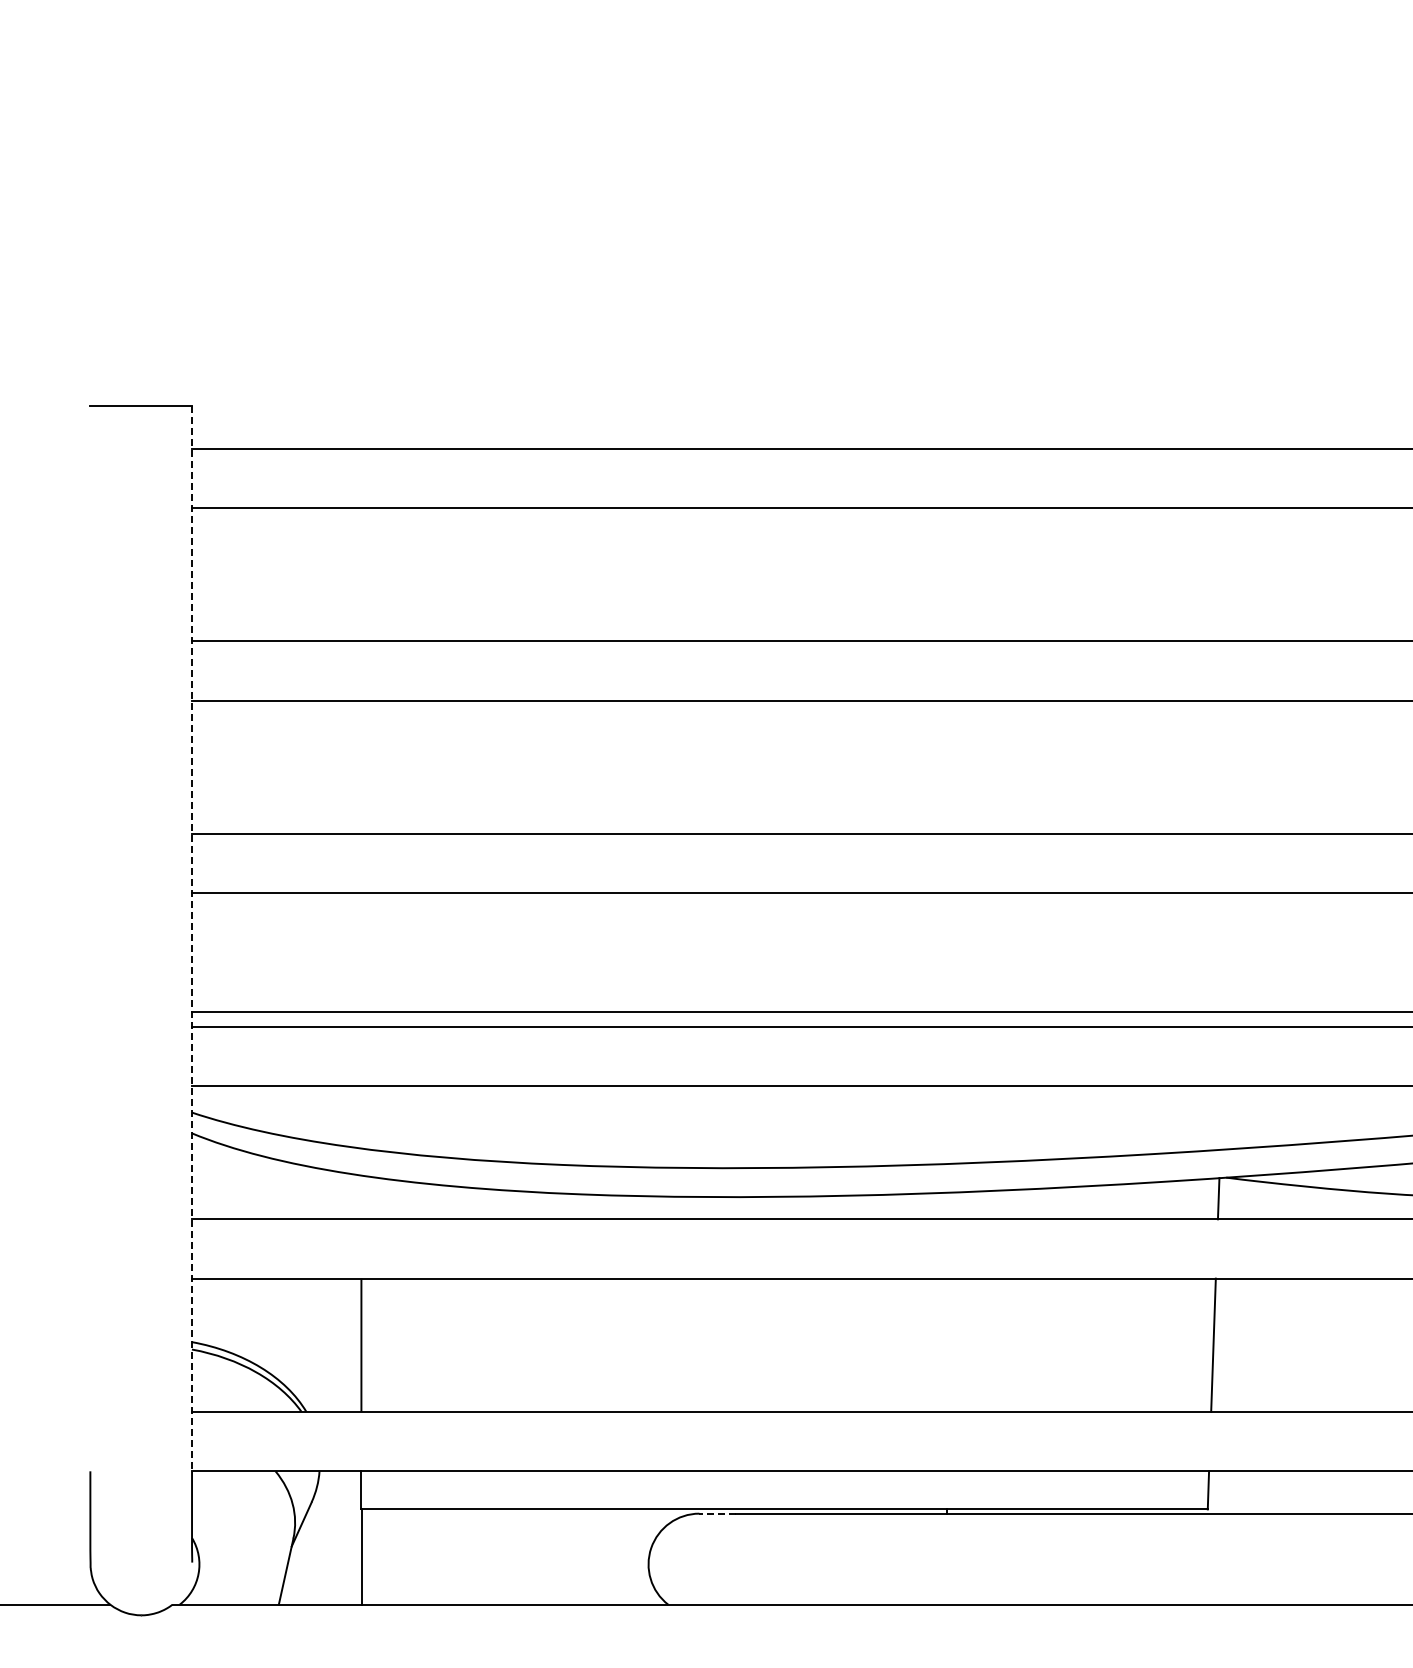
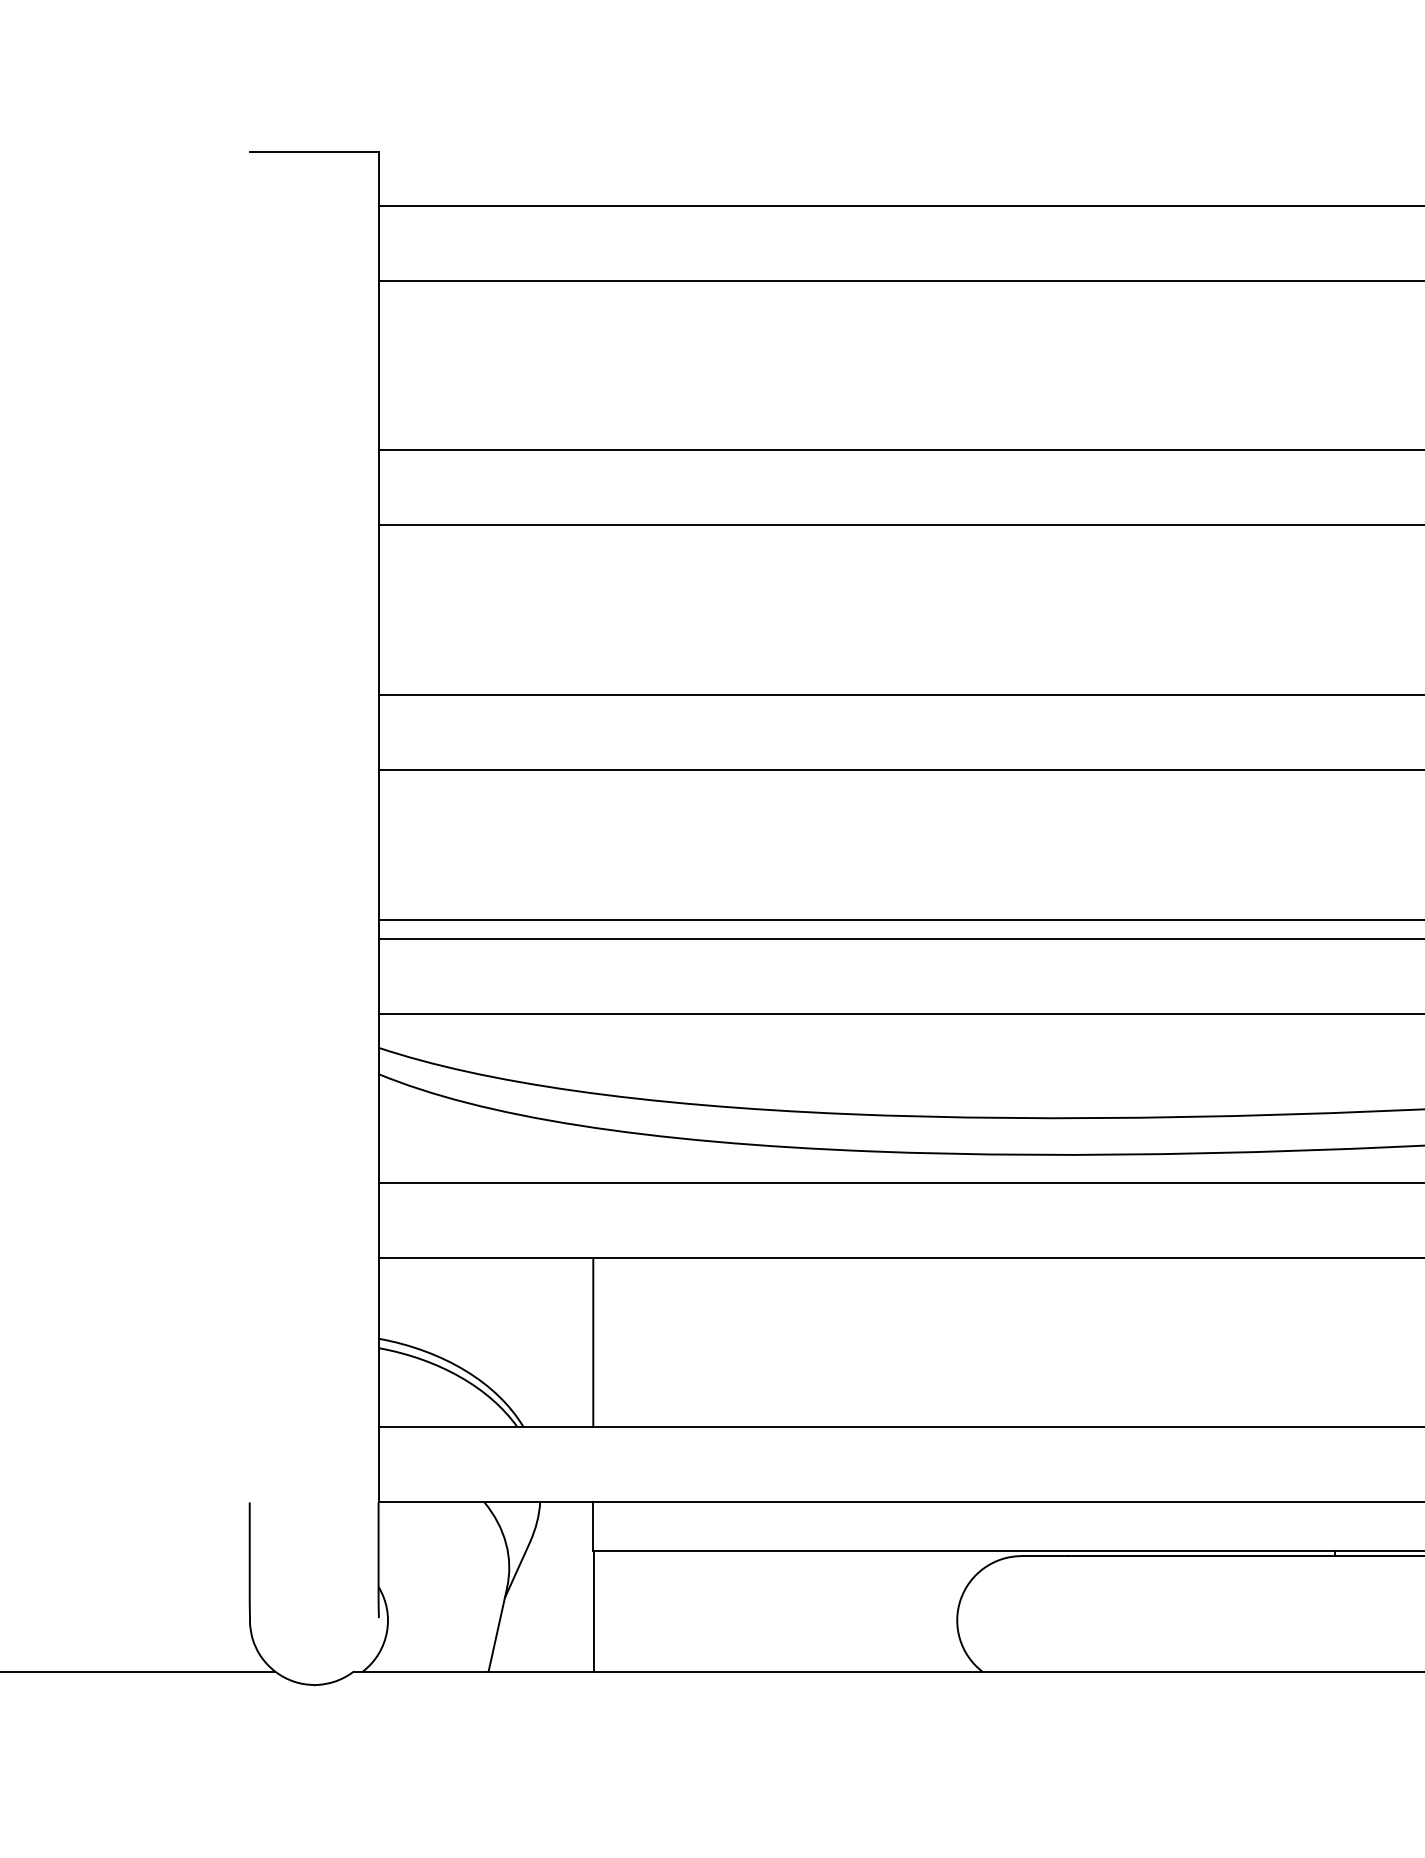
line: (192, 938) -> (379, 827), dashed -> solid
line: (717, 1513) -> (1044, 1555), dashed -> solid

